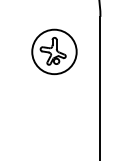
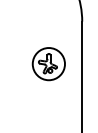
part: (53, 52) -> (48, 64), moved

